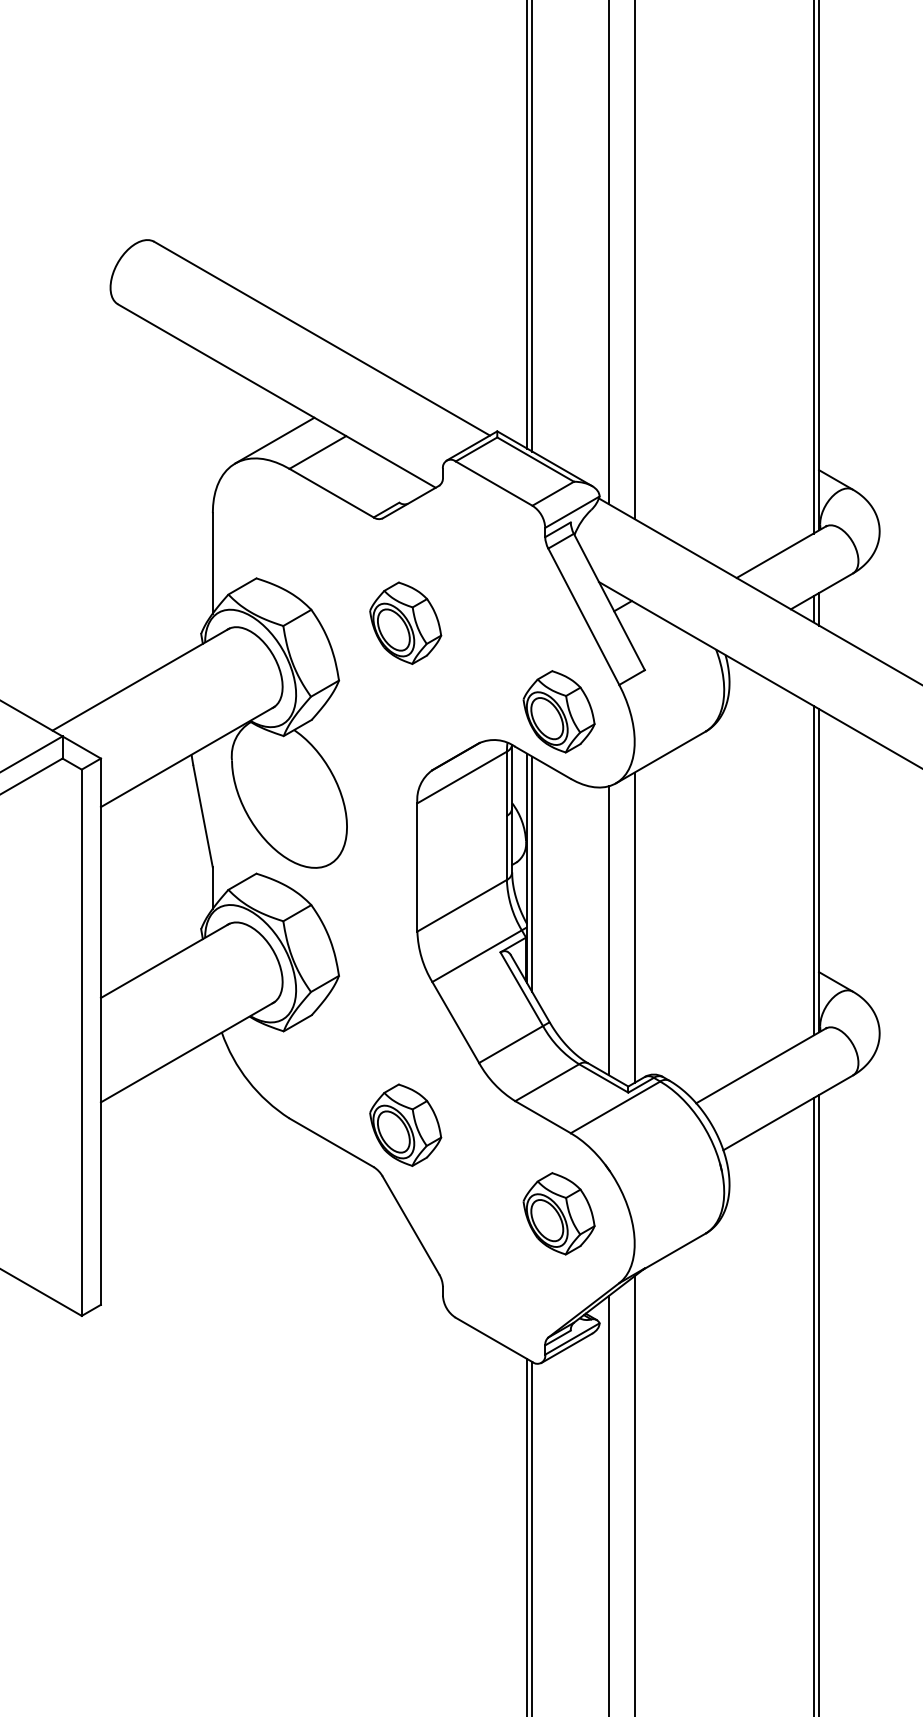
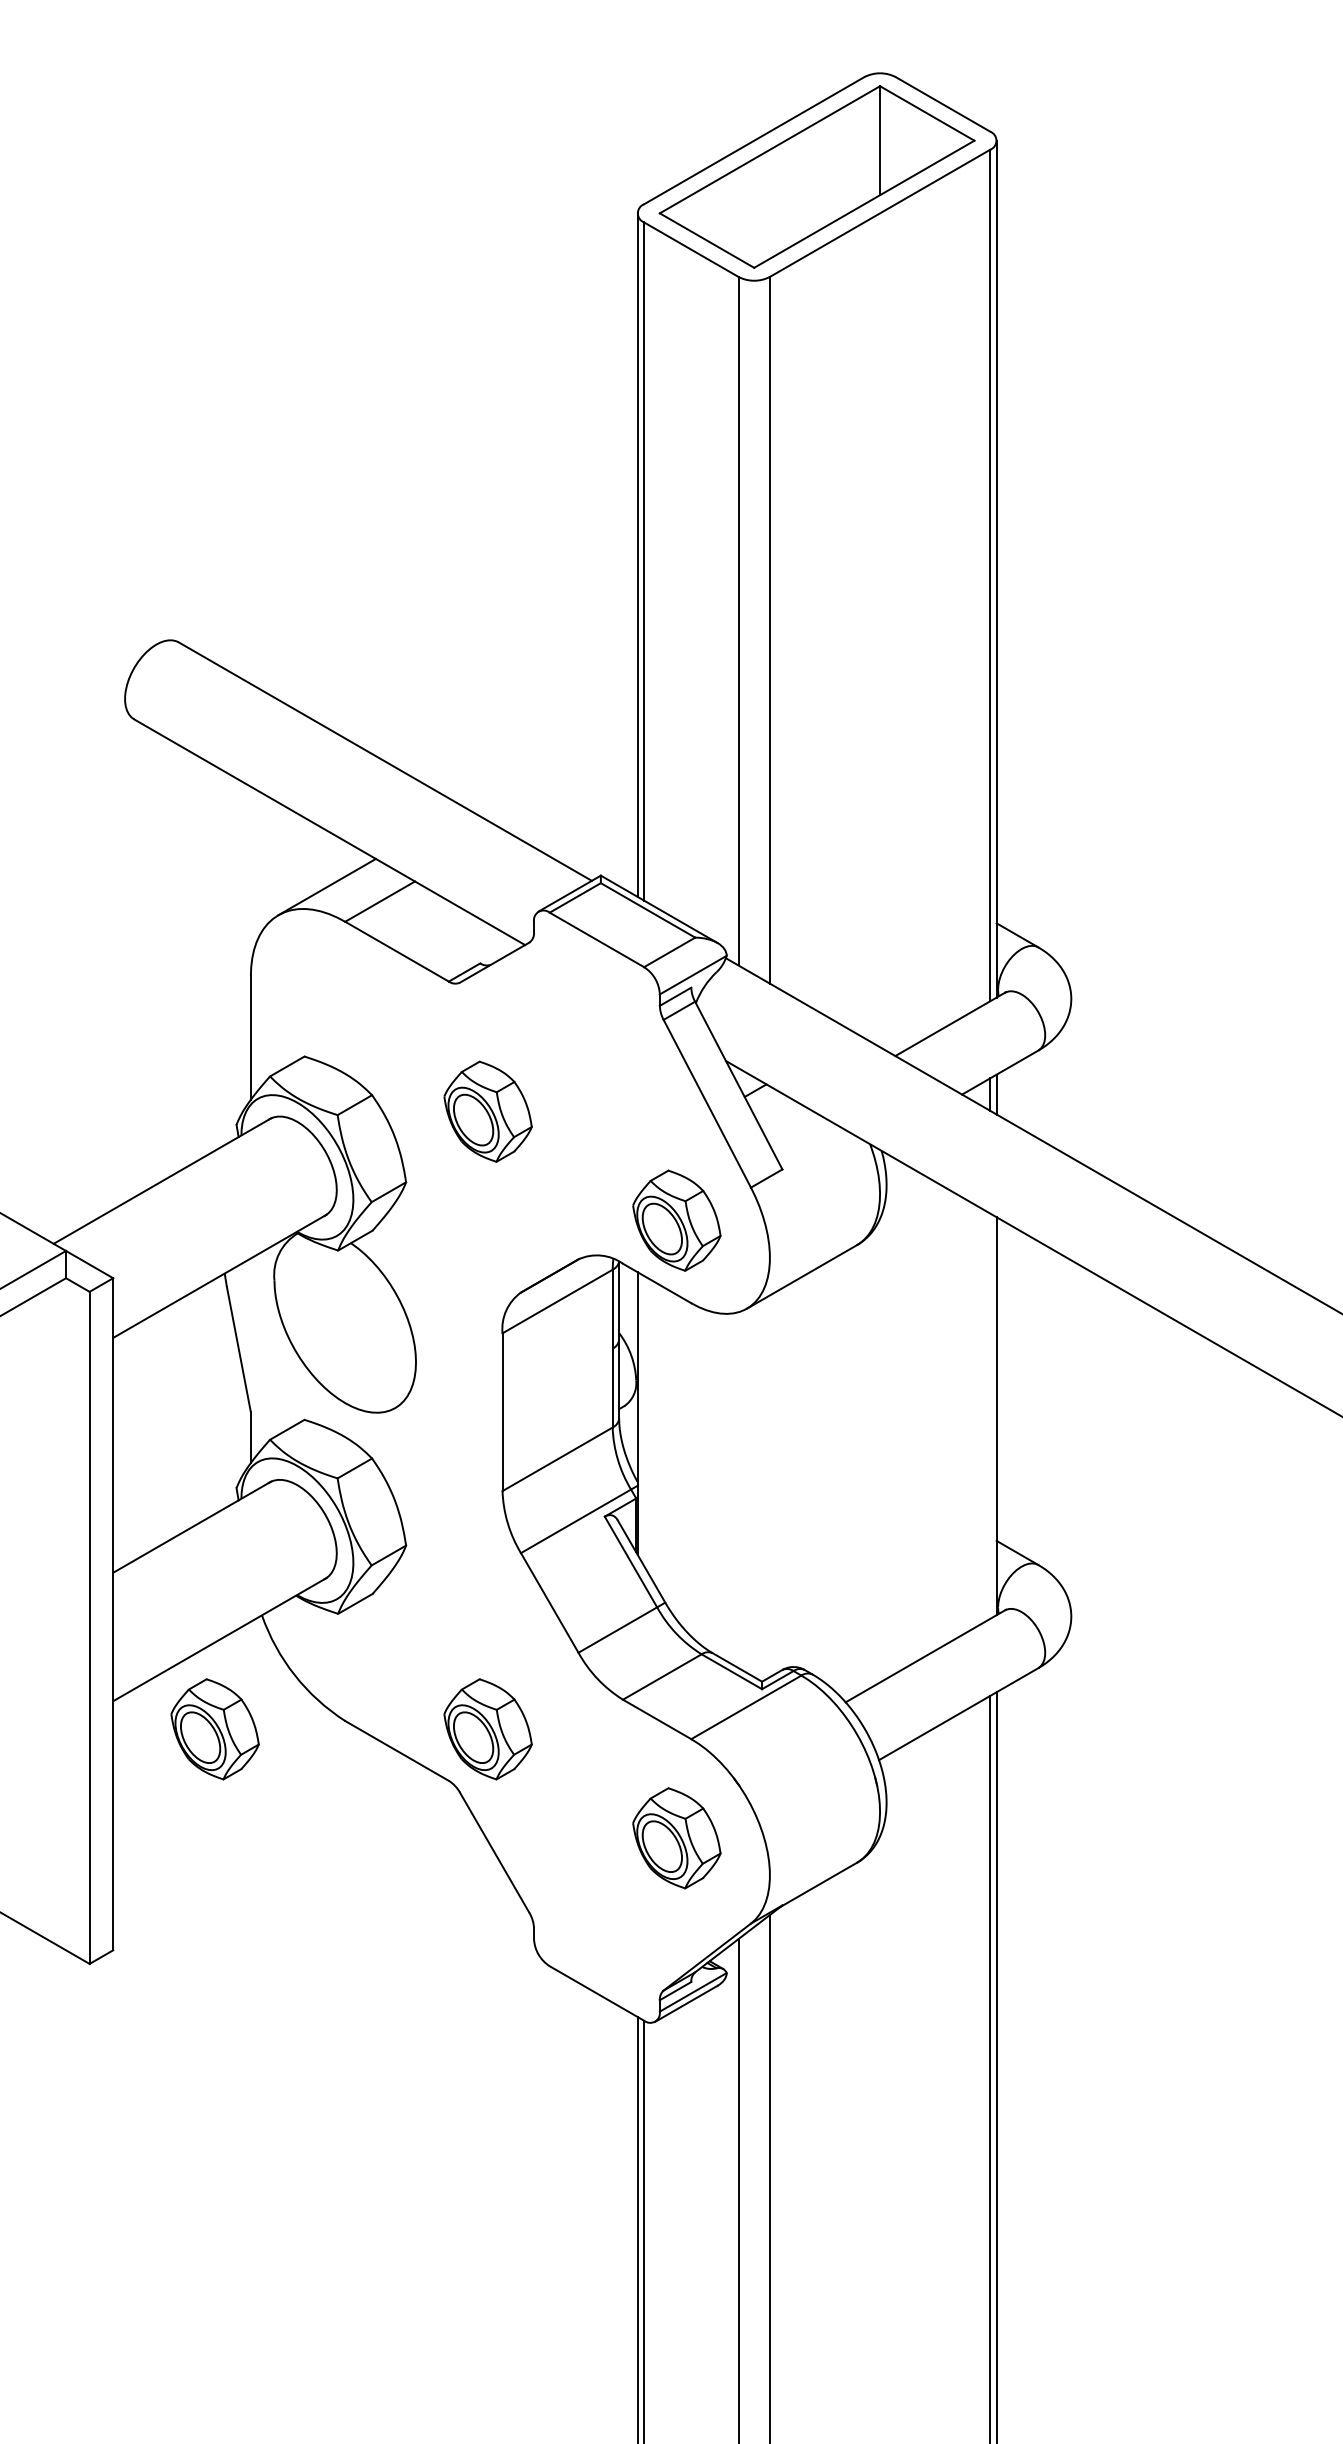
line: (813, 870) -> (990, 1415), removed
line: (532, 874) -> (644, 1420), removed
line: (634, 927) -> (769, 1486), removed
line: (609, 931) -> (738, 1490), removed
part: (183, 1125) -> (214, 1729), added

